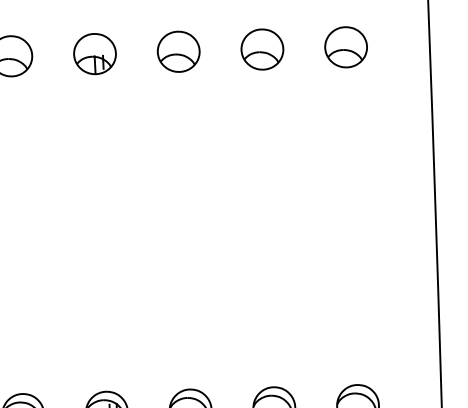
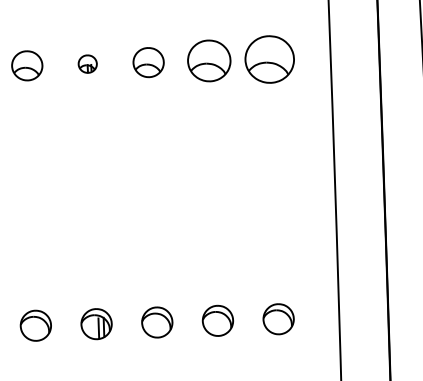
part: (346, 46) -> (270, 58), size x1.6
part: (262, 48) -> (209, 60), size x1.4
part: (94, 53) -> (87, 63), size x0.6

